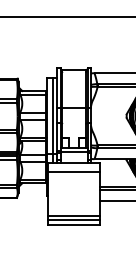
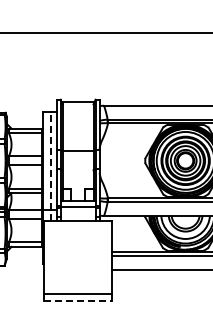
line: (53, 120) -> (51, 166), solid -> dashed
line: (73, 172) -> (77, 232), removed
line: (73, 215) -> (77, 288), removed
line: (74, 225) -> (78, 300), solid -> dashed

